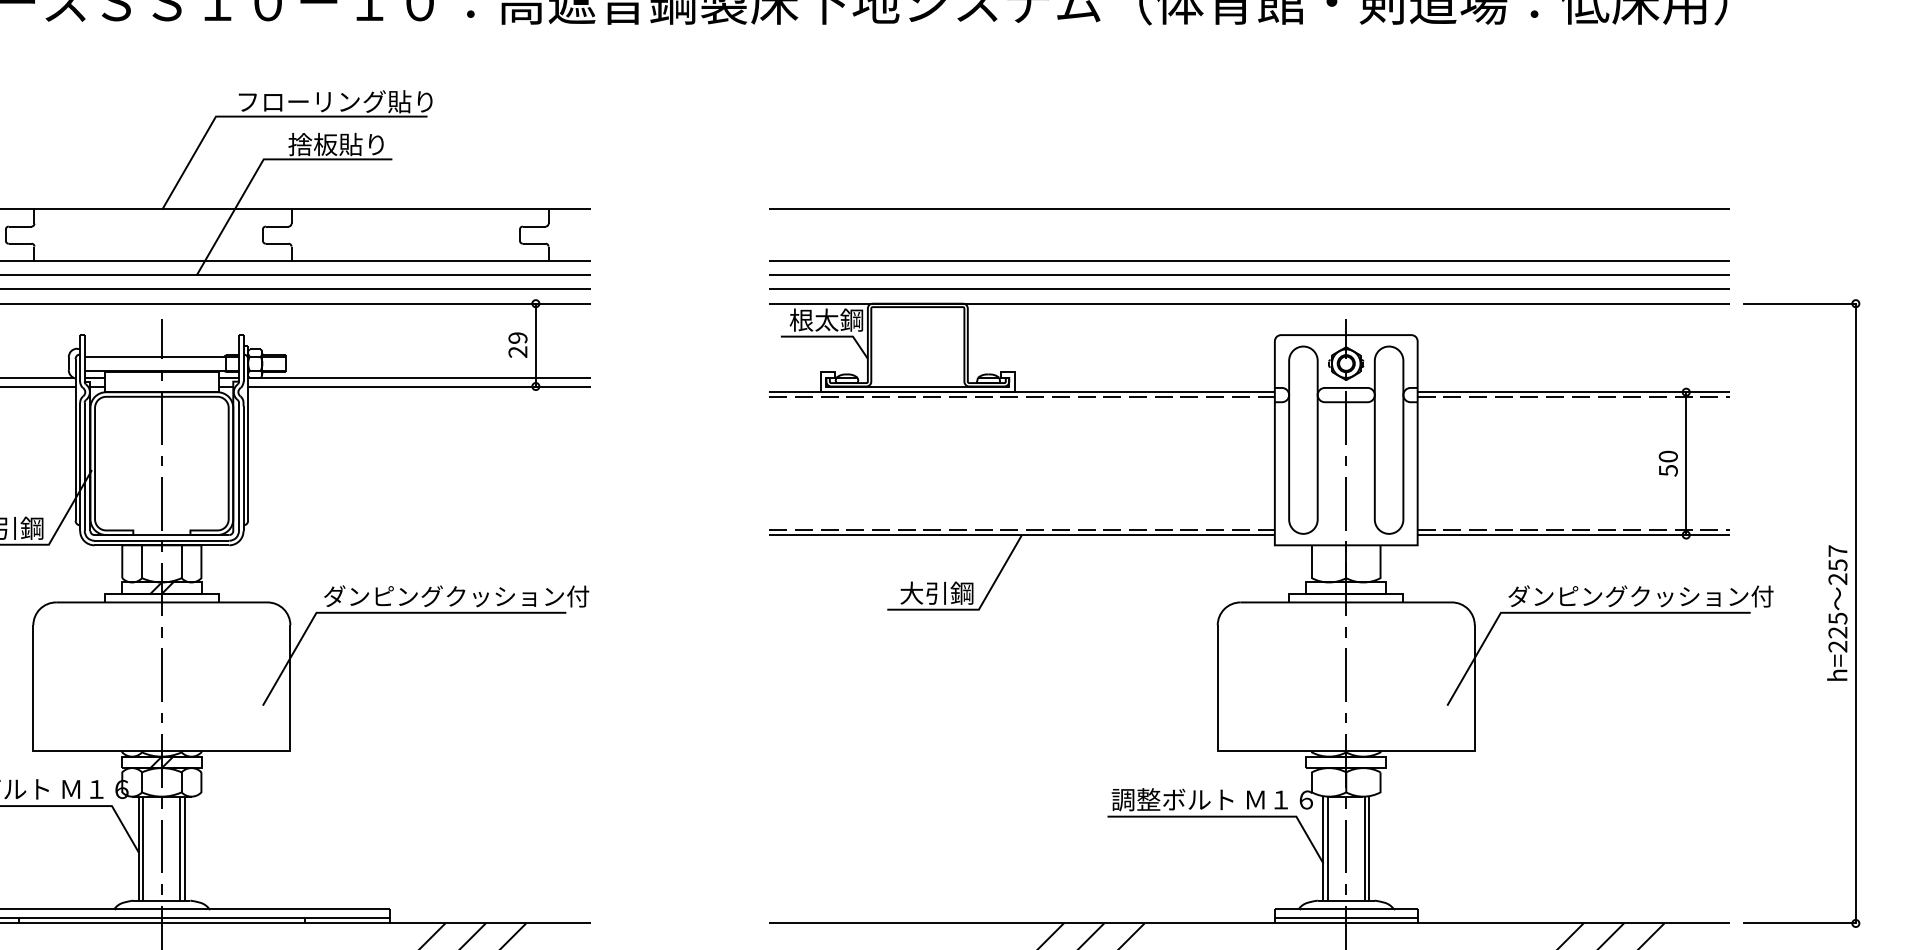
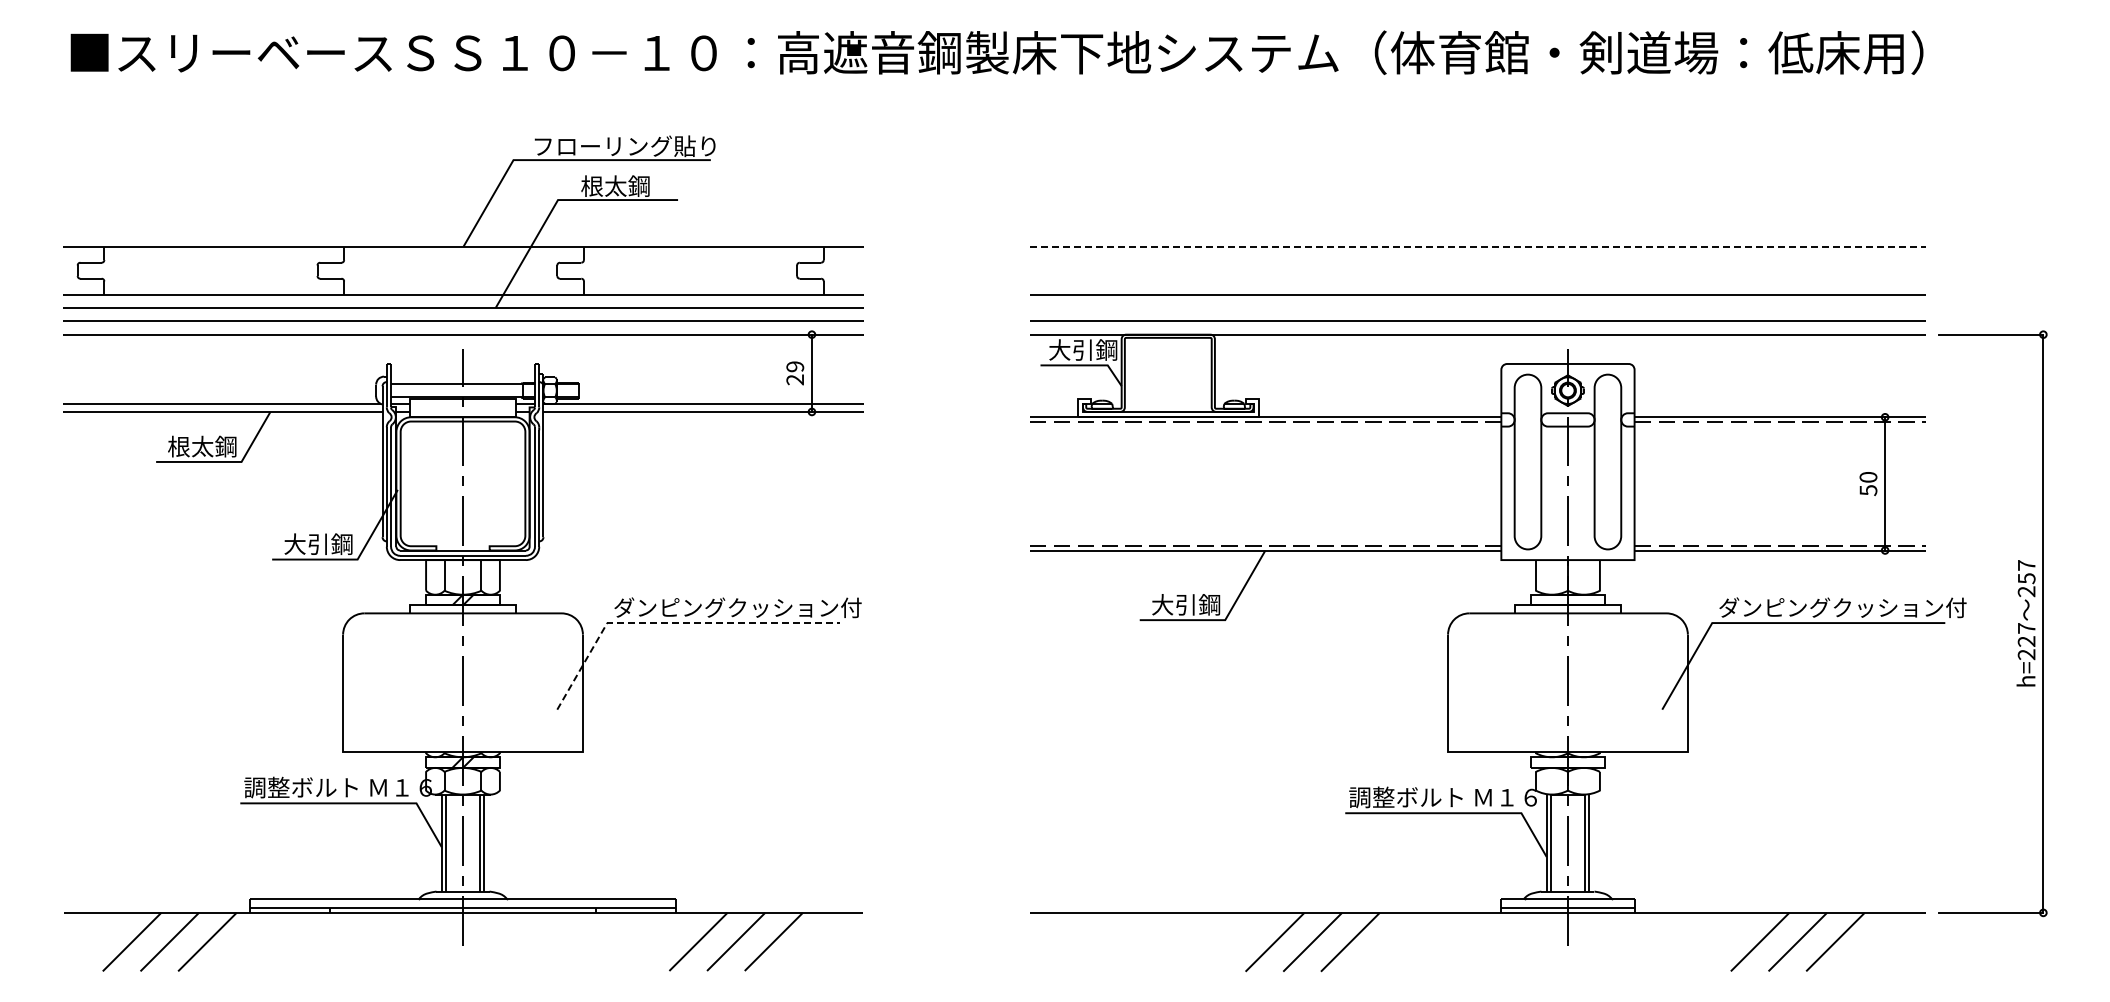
text: (336, 143) -> (625, 185), 捨板貼り -> 根太鋼
line: (1249, 209) -> (1477, 246), solid -> dashed
line: (1249, 274) -> (1477, 307), removed
text: (814, 319) -> (1071, 349), 根太鋼 -> 大引鋼
line: (387, 613) -> (673, 623), solid -> dashed
text: (1837, 618) -> (2026, 628), h=225 -> h=227

